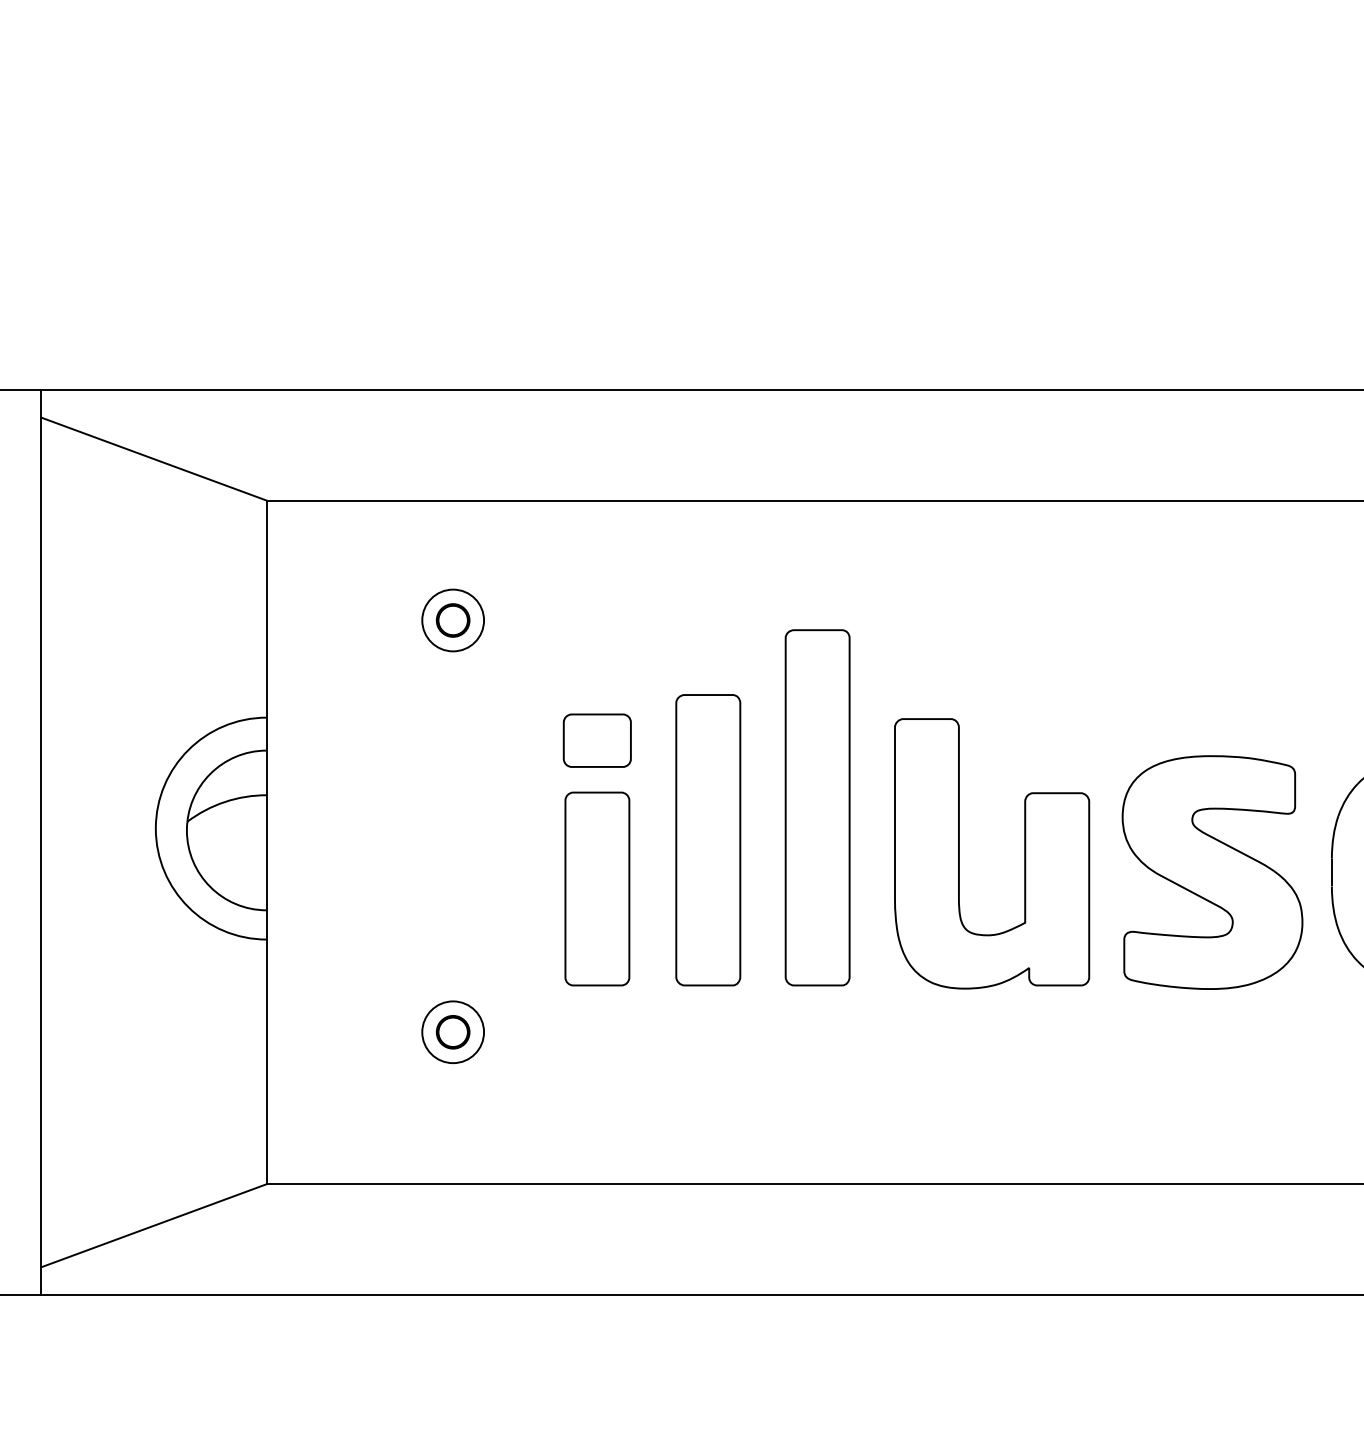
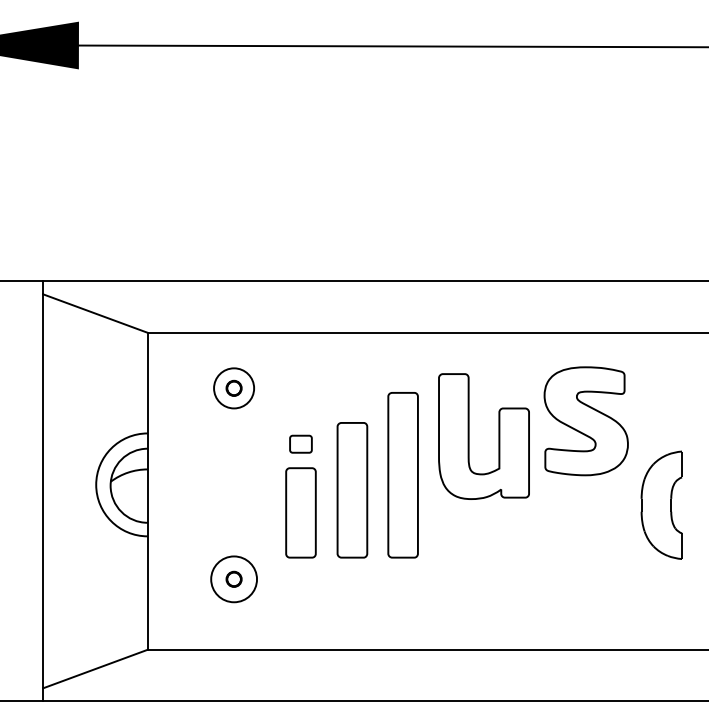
circle: (451, 620) -> (233, 388), size x1.4
part: (596, 741) -> (300, 444), size x0.7
part: (960, 853) -> (469, 436), moved
part: (1210, 873) -> (585, 421), moved
circle: (451, 1032) -> (233, 579), size x1.6

